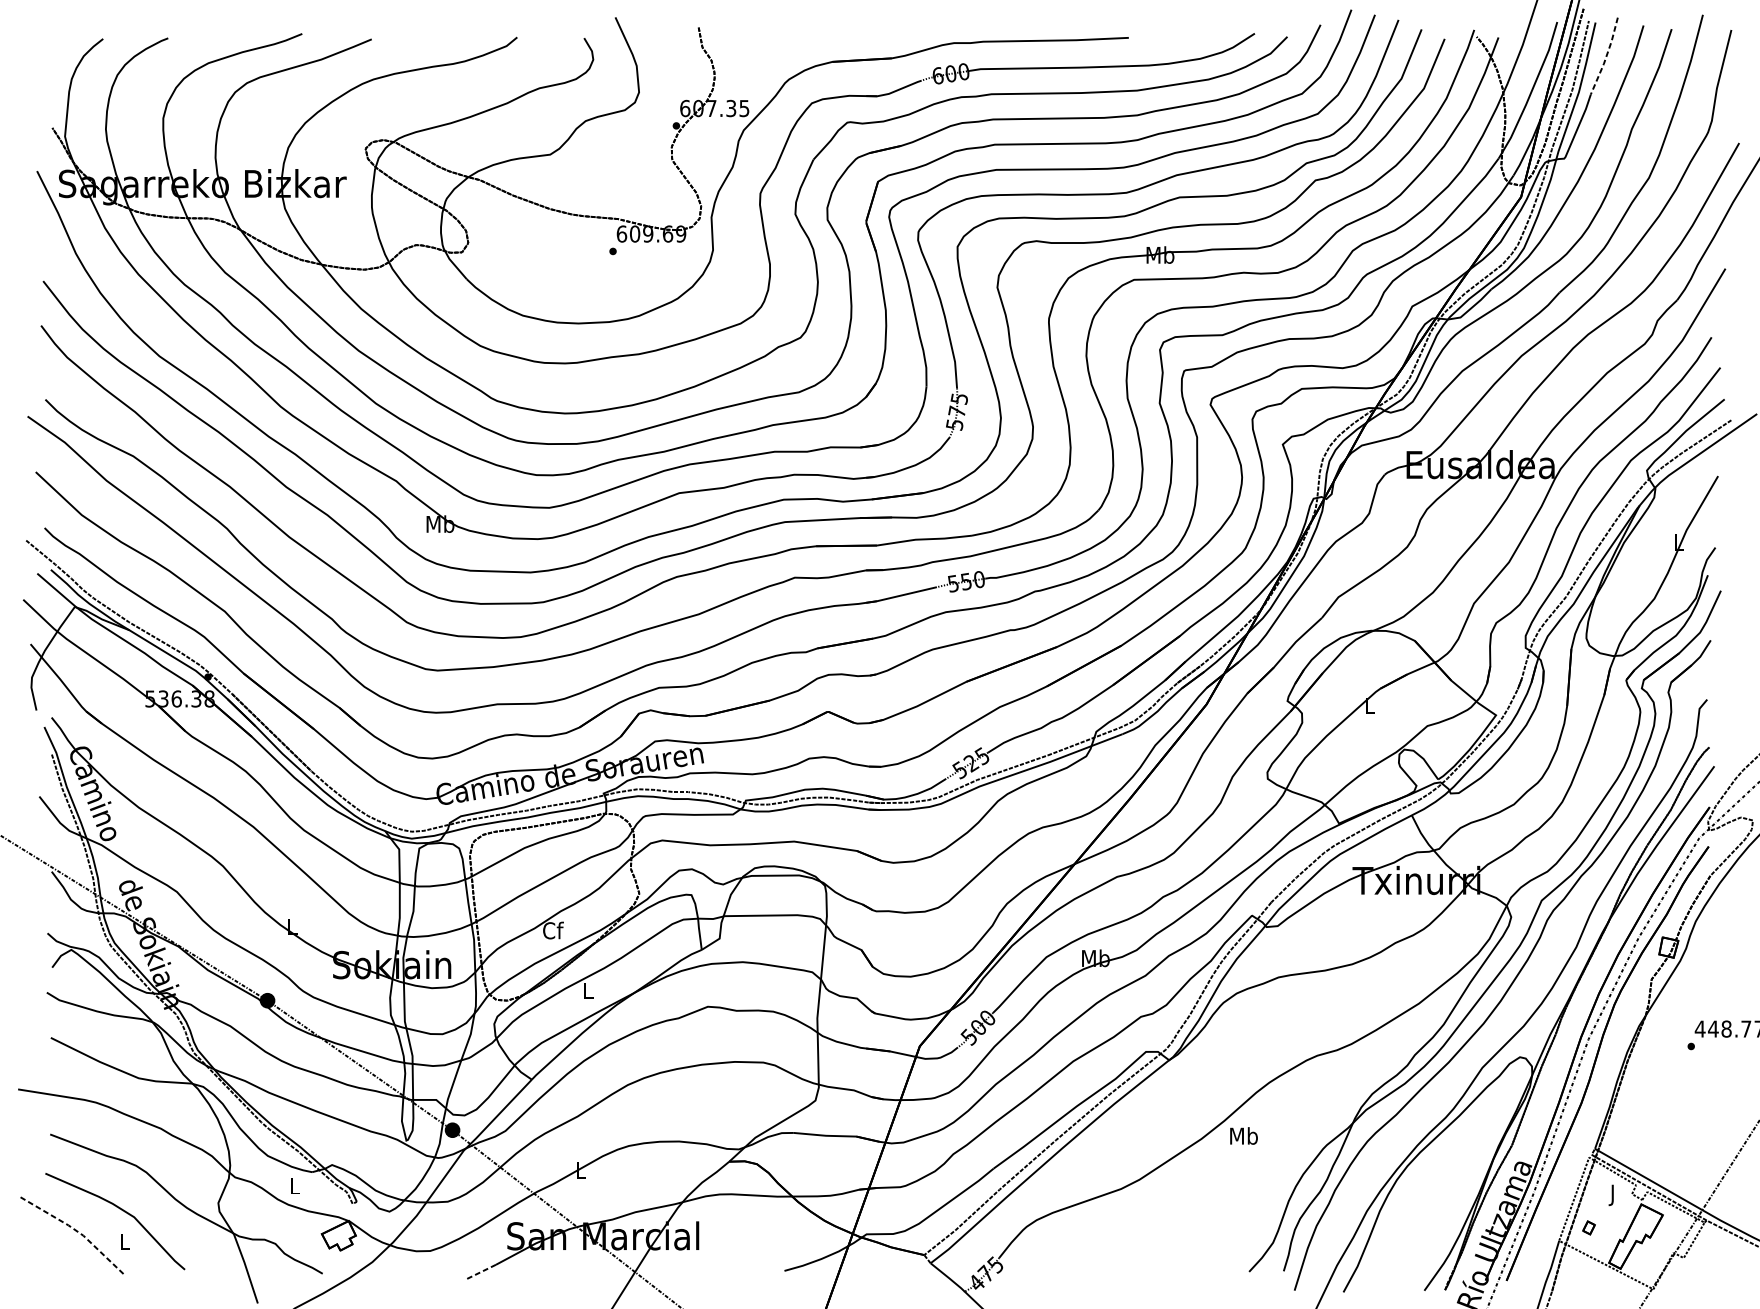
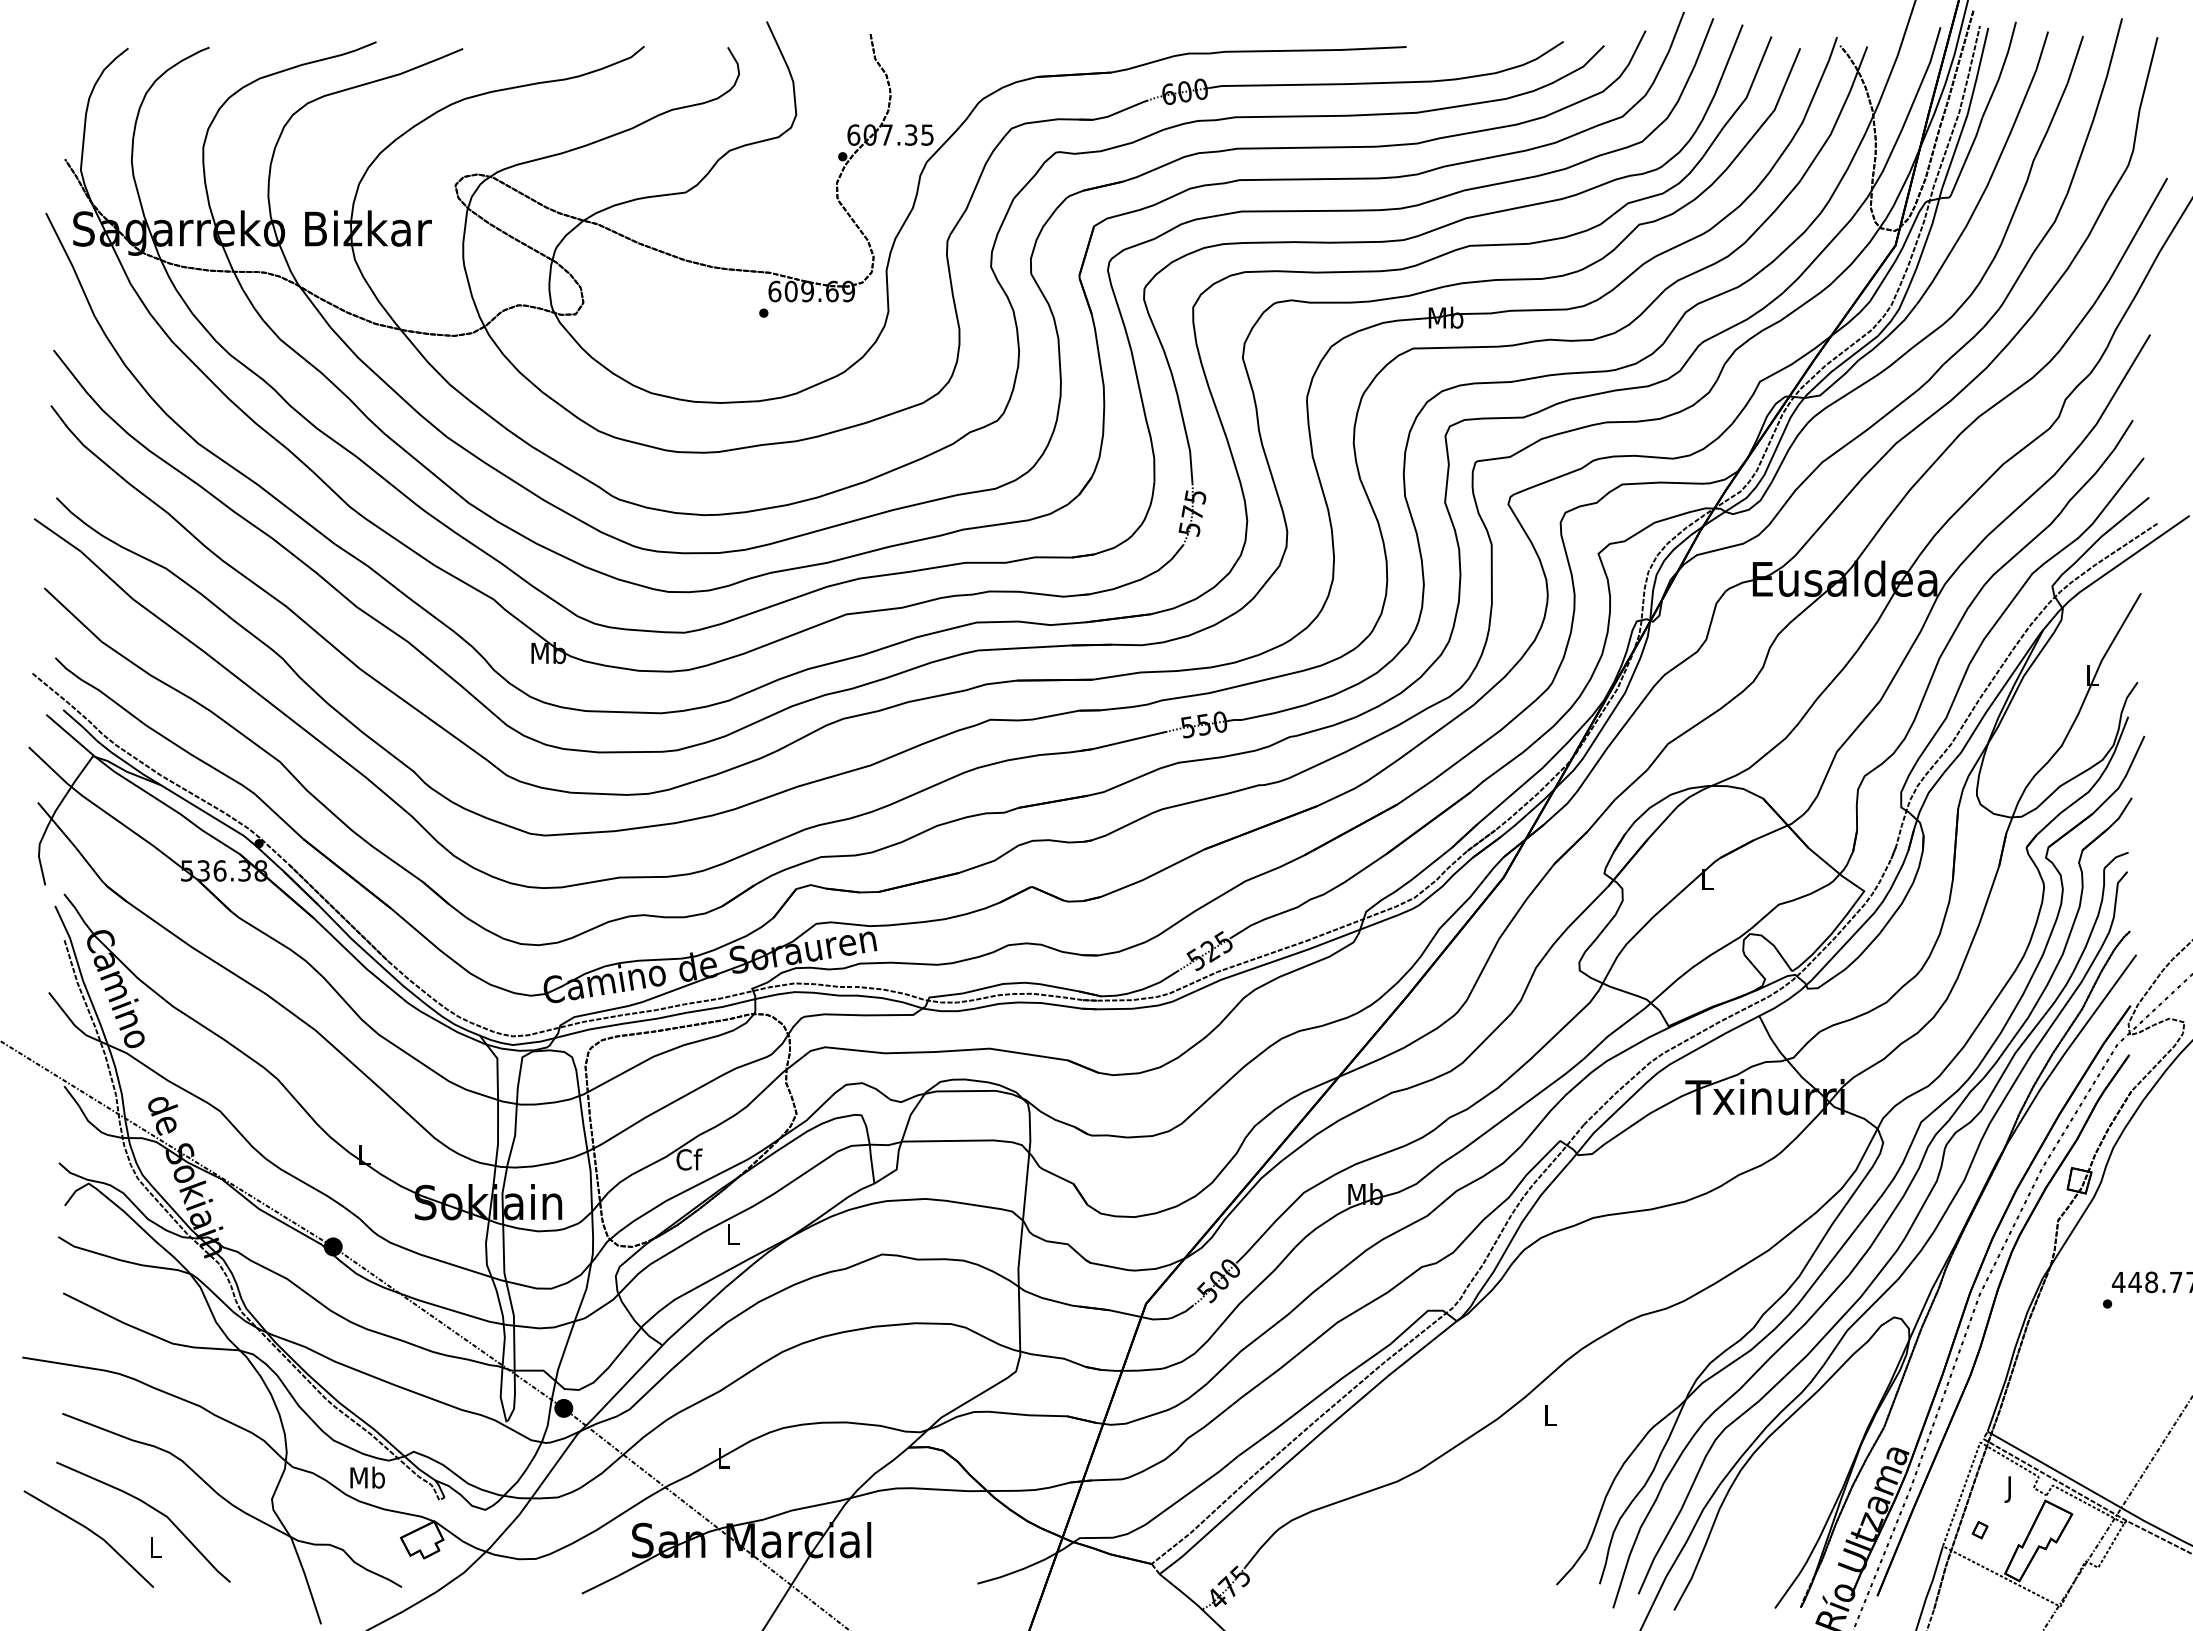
line: (1606, 57) -> (2001, 71), dashed -> solid
curve: (1528, 992) -> (1904, 1236), added
text: (1243, 1135) -> (1549, 1415), Mb -> L
text: (295, 1185) -> (367, 1477), L -> Mb
line: (75, 1229) -> (93, 1532), dashed -> solid
line: (481, 1272) -> (599, 1585), dashed -> solid

